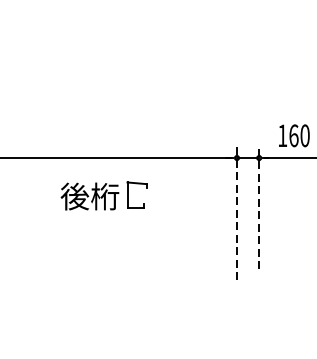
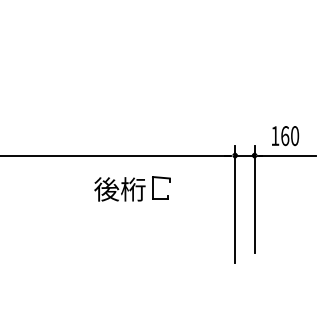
part: (104, 195) -> (132, 188), moved
line: (259, 208) -> (254, 199), dashed -> solid
line: (237, 213) -> (235, 204), dashed -> solid

